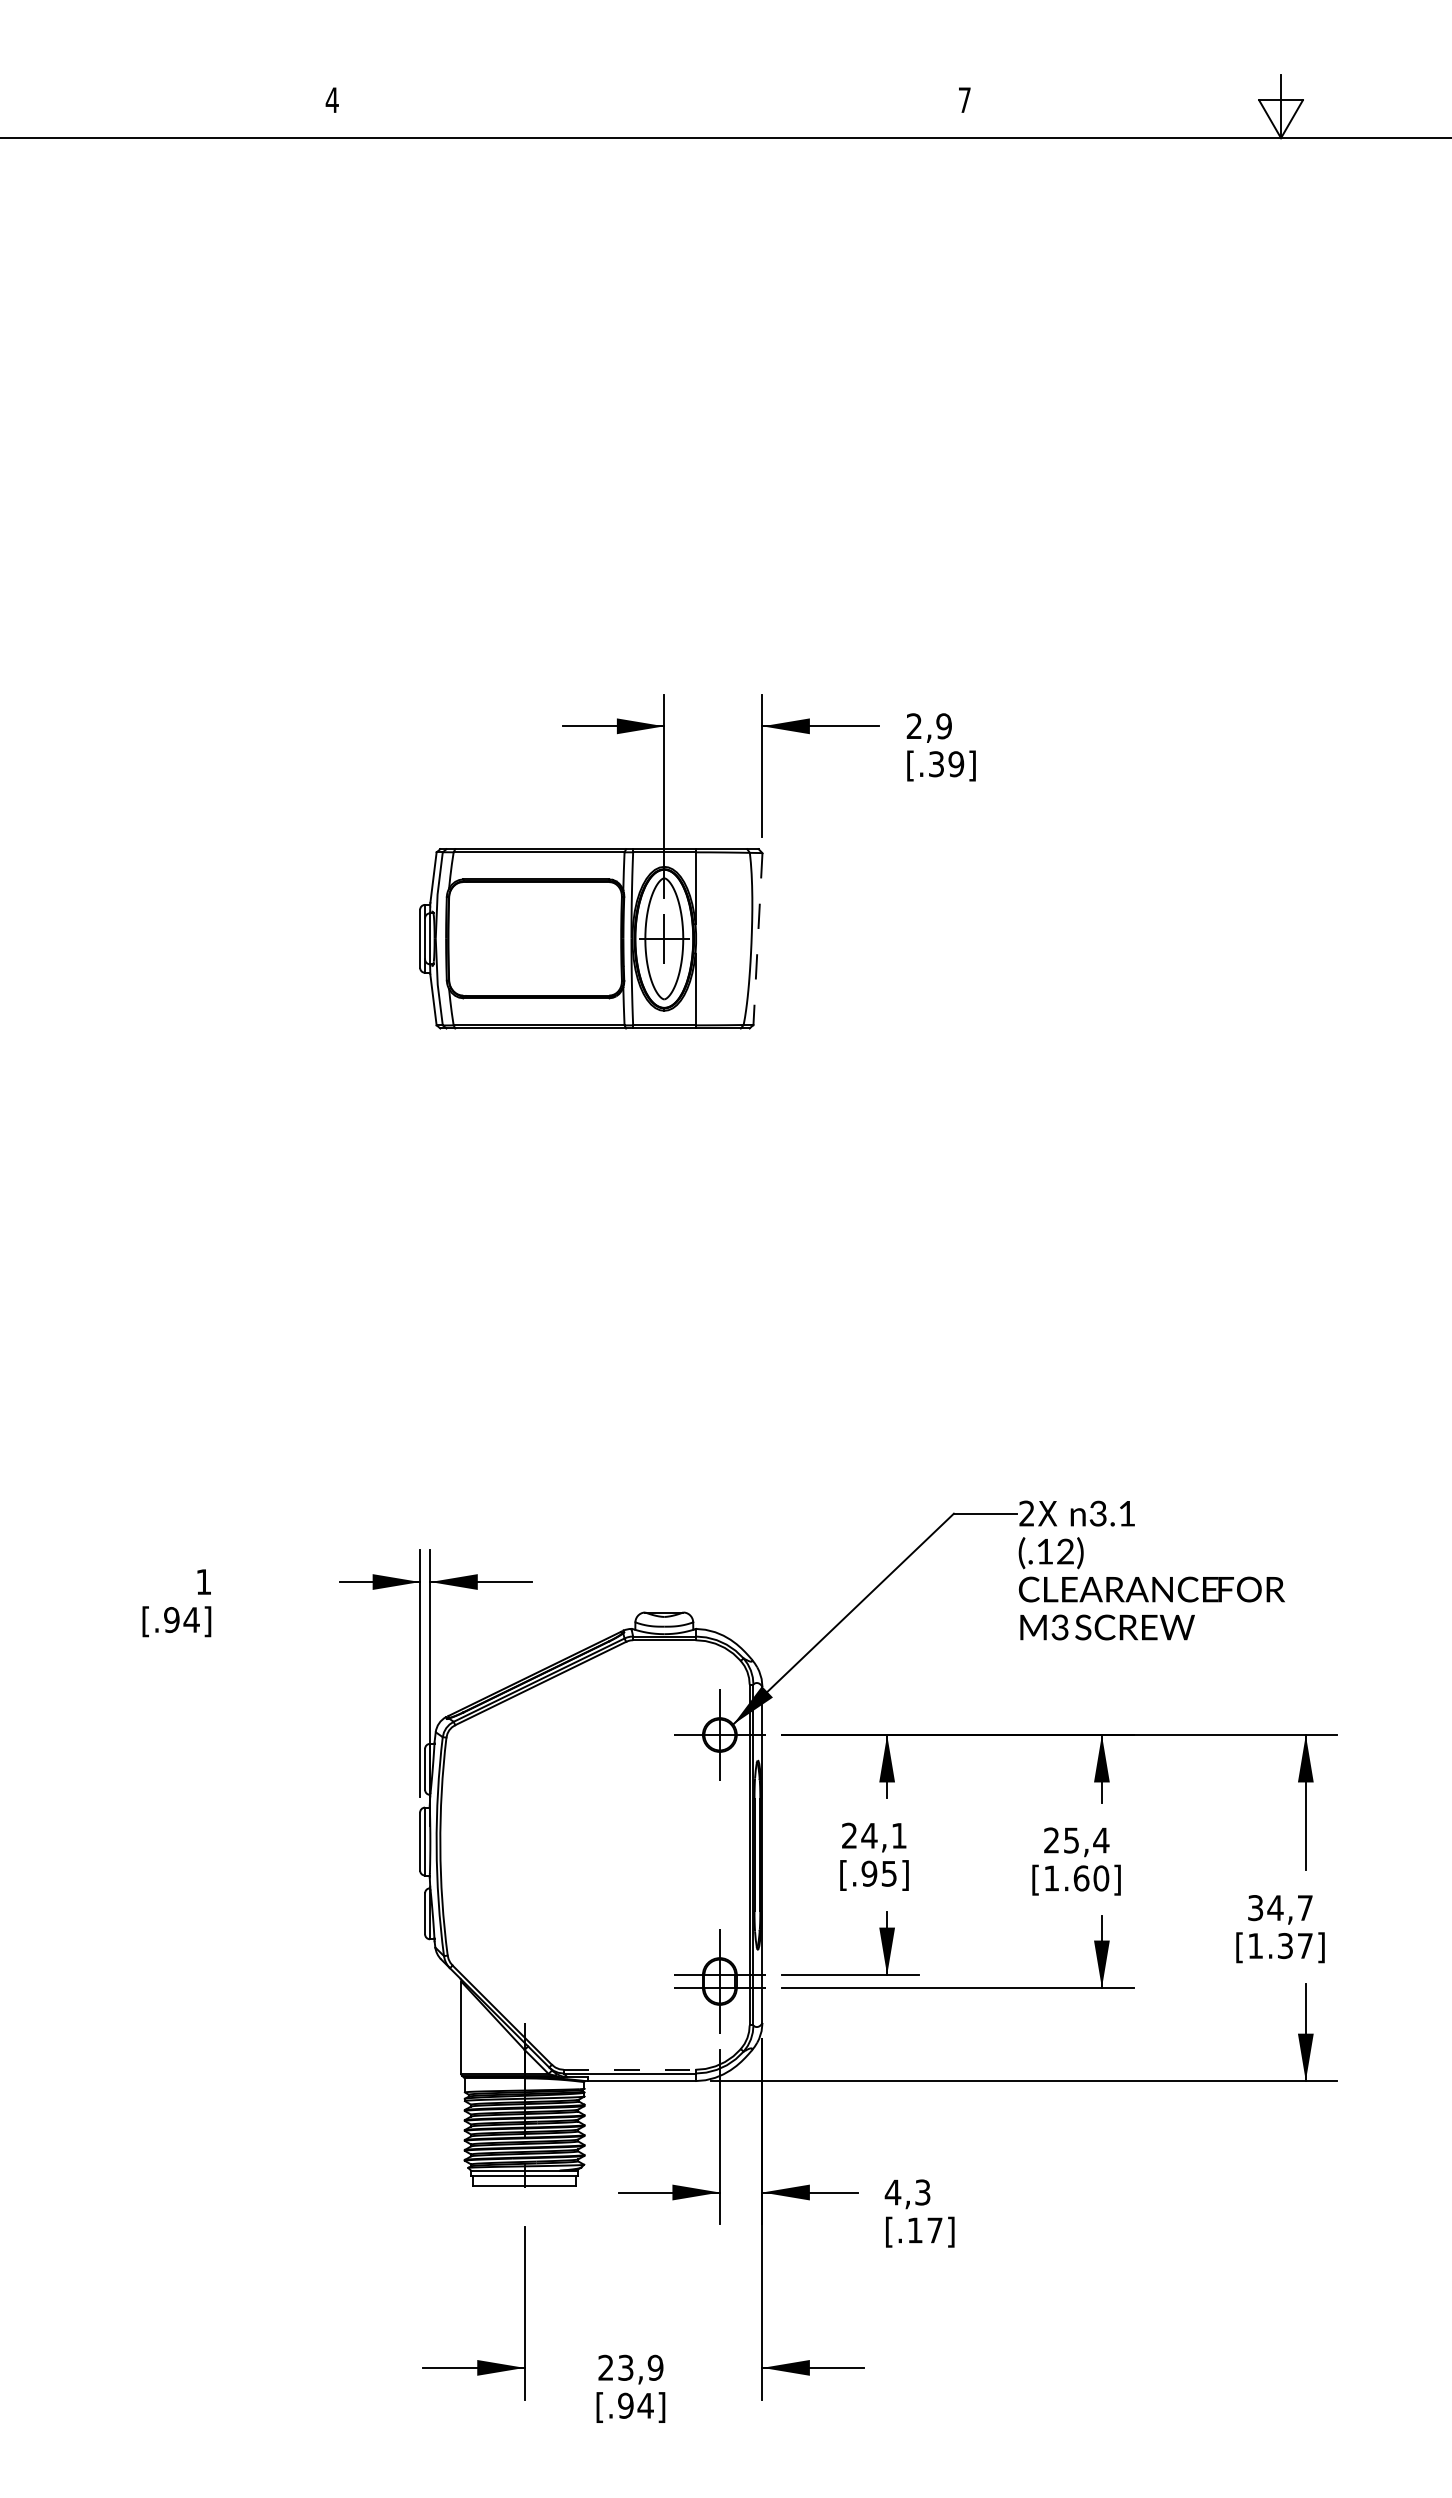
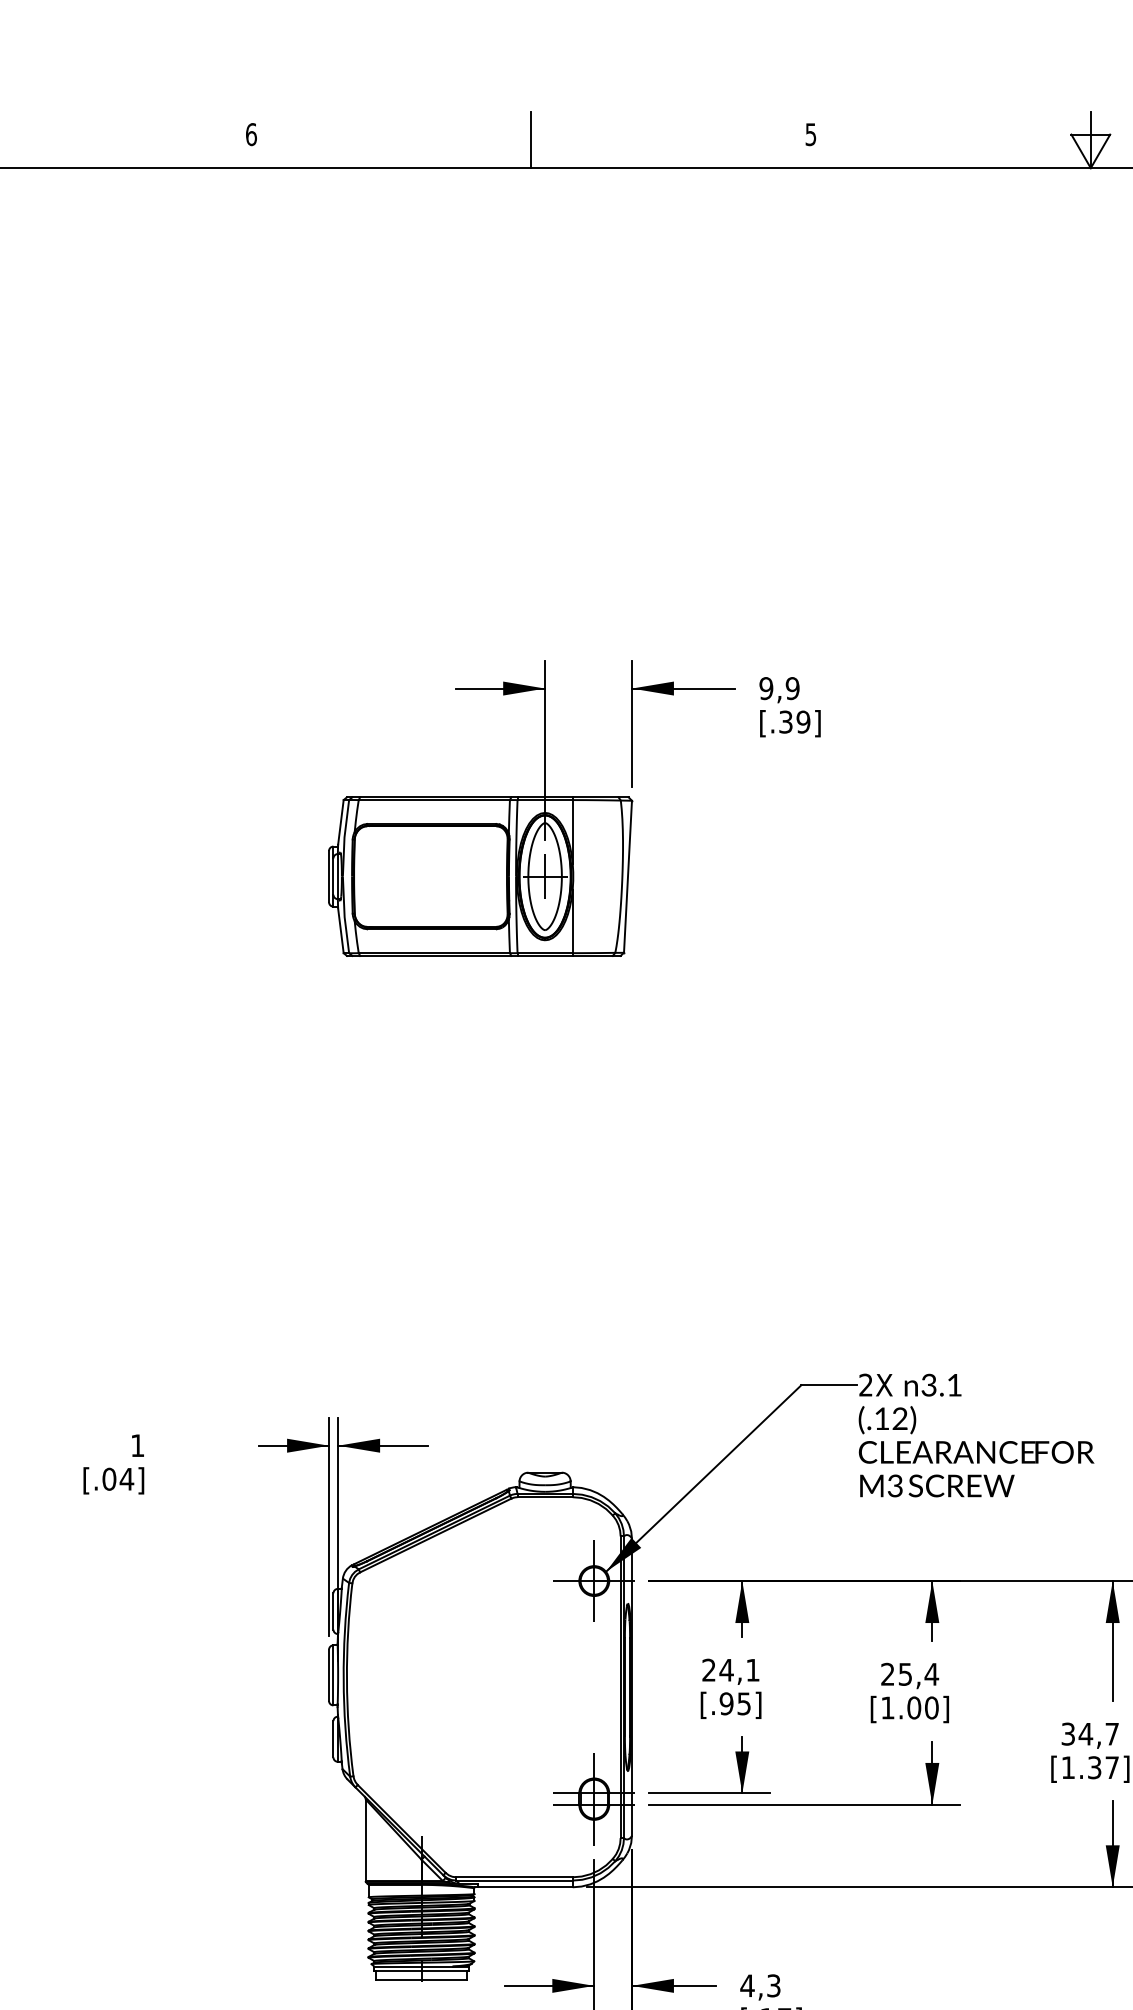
text: (331, 100) -> (250, 134), 4 -> 6
text: (964, 100) -> (810, 134), 7 -> 5
line: (648, 106) -> (531, 140), added
text: (914, 726) -> (766, 688), 2,9 -> 9,9
line: (757, 939) -> (627, 877), dashed -> solid
text: (171, 1620) -> (109, 1479), [.94] -> [.04]
text: (1081, 1878) -> (914, 1708), [1.60] -> [1.00]
line: (629, 2069) -> (514, 1877), dashed -> solid

